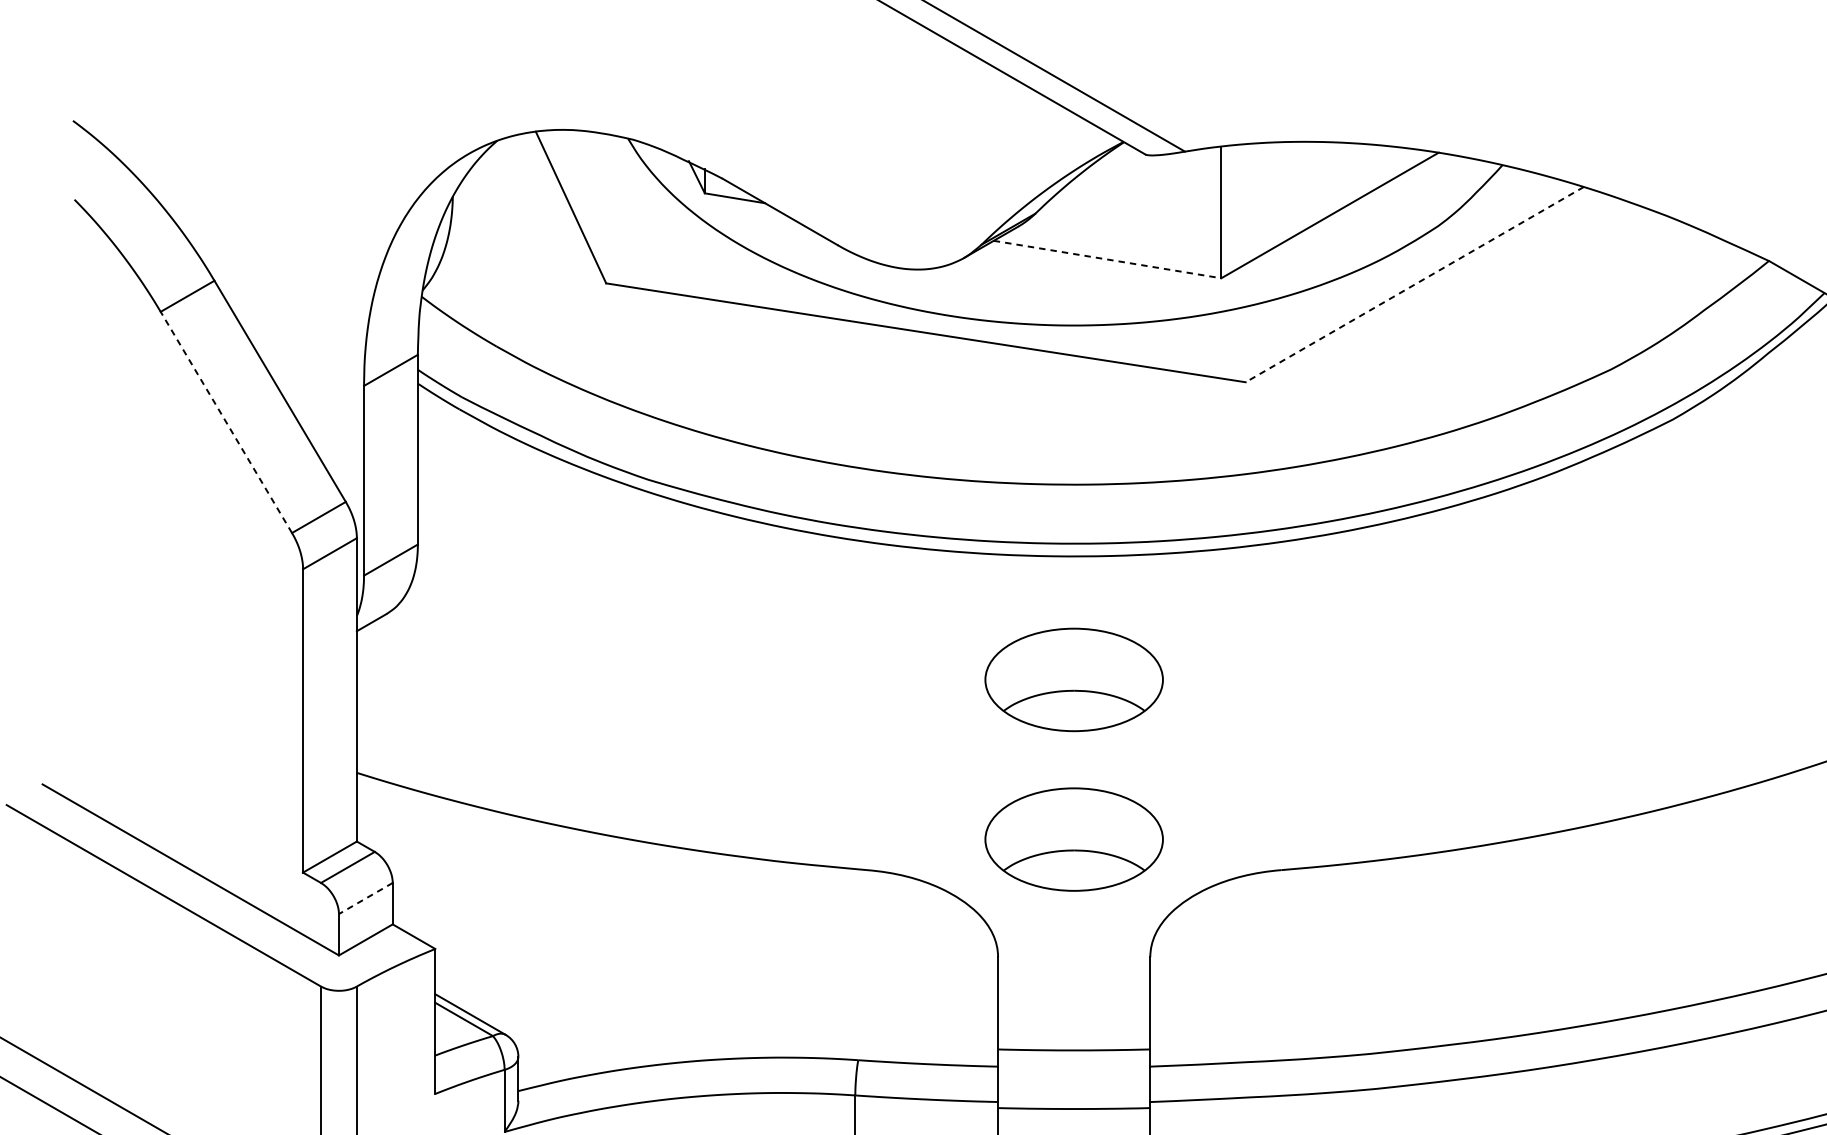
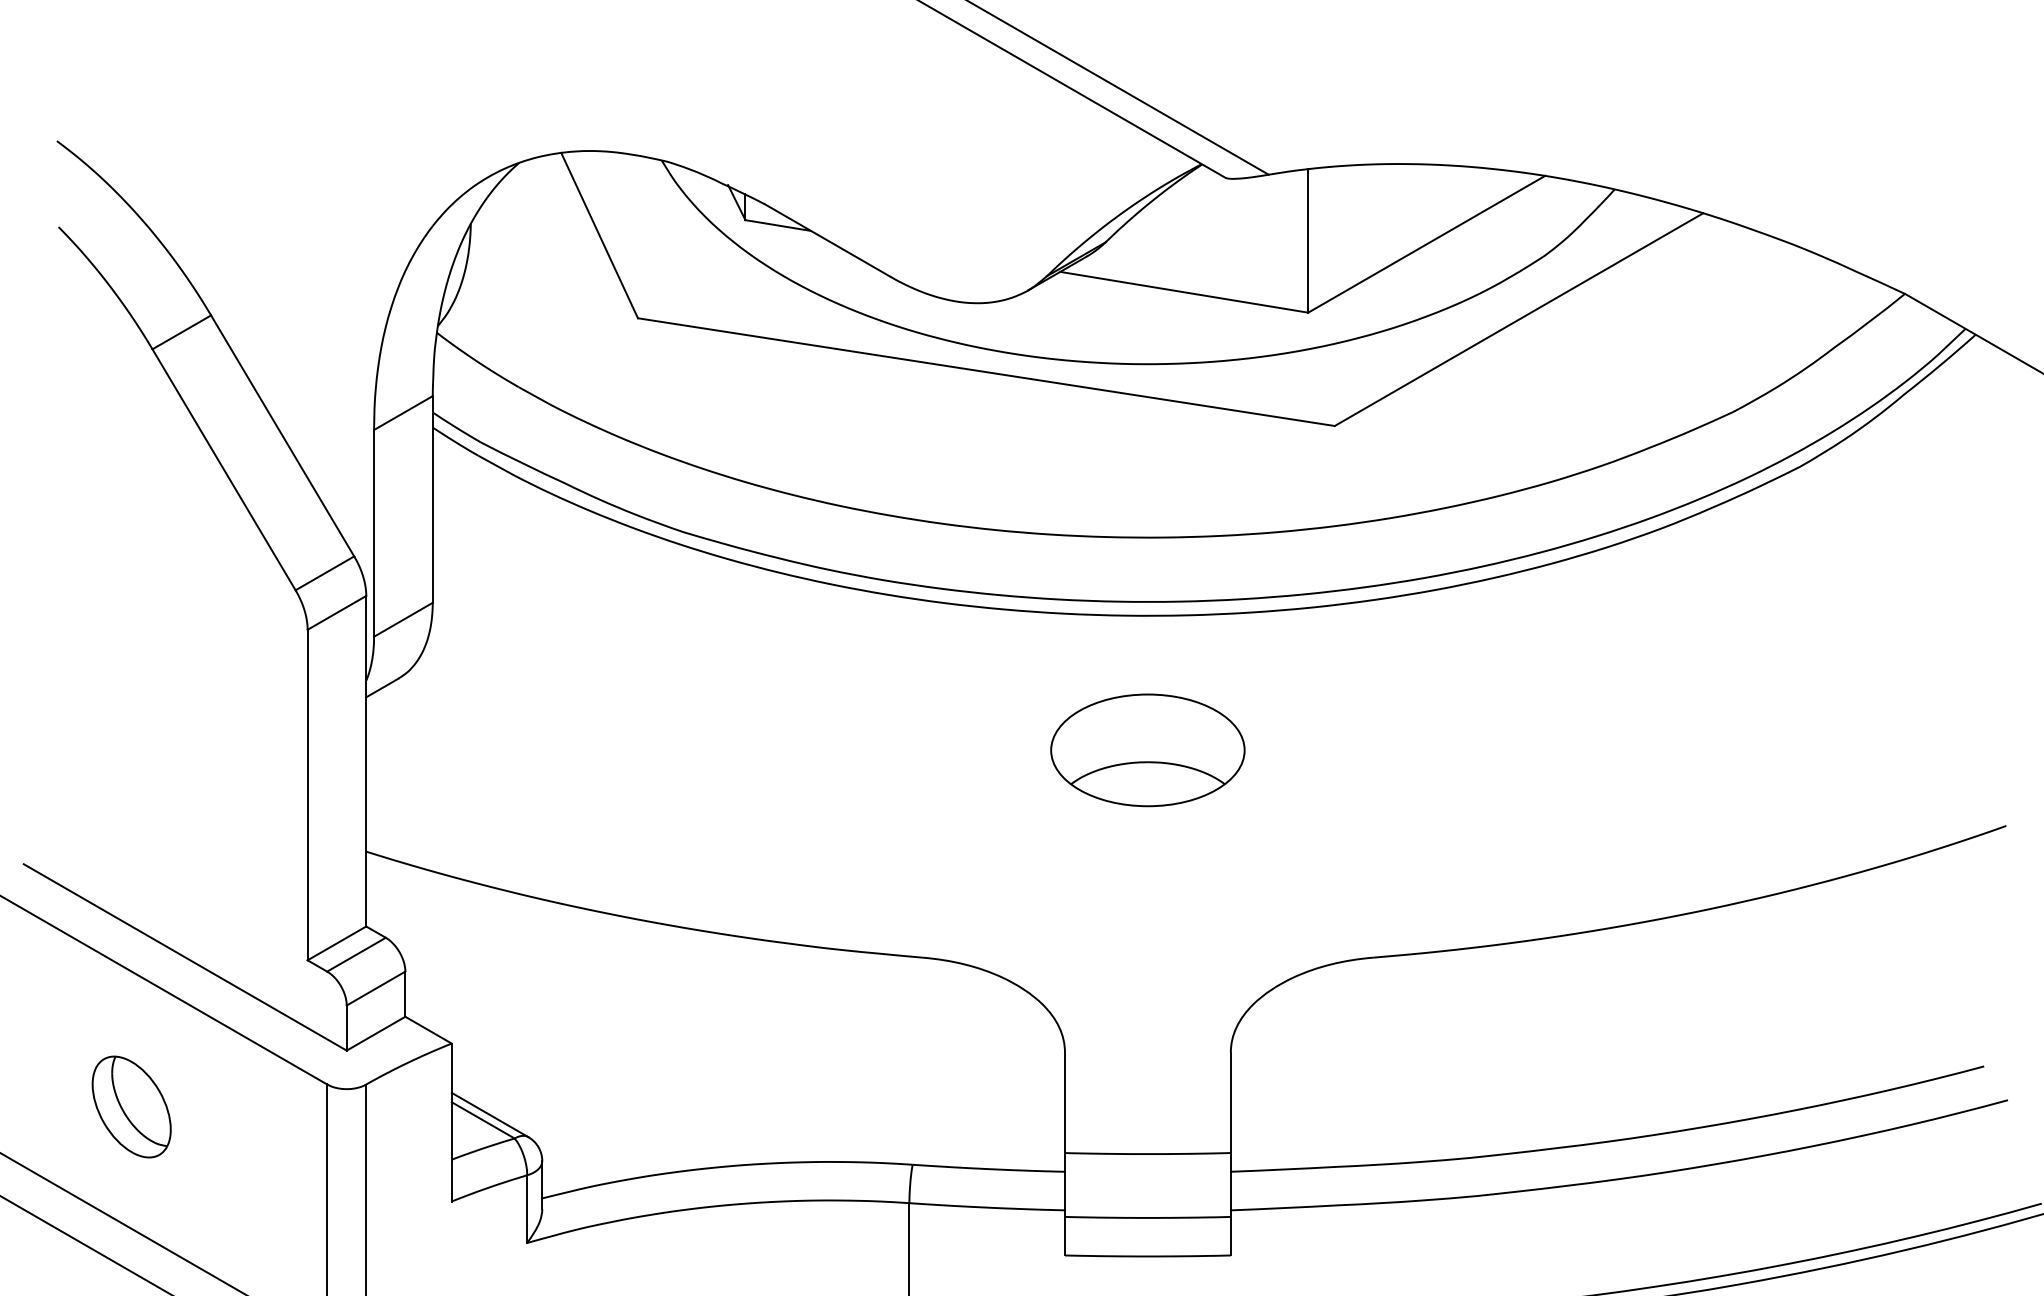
line: (1107, 259) -> (1184, 292), dashed -> solid
line: (1415, 284) -> (1519, 319), dashed -> solid
line: (225, 422) -> (223, 469), dashed -> solid
part: (1073, 839) -> (1147, 924), removed
line: (366, 898) -> (376, 988), dashed -> solid
part: (141, 1006) -> (131, 1106), added

